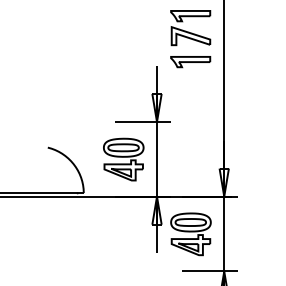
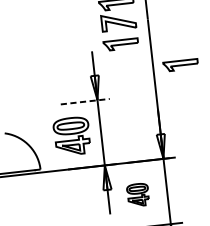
part: (255, 93) -> (180, 65), added
line: (143, 122) -> (85, 102), solid -> dashed
part: (190, 234) -> (137, 195), size x0.6

